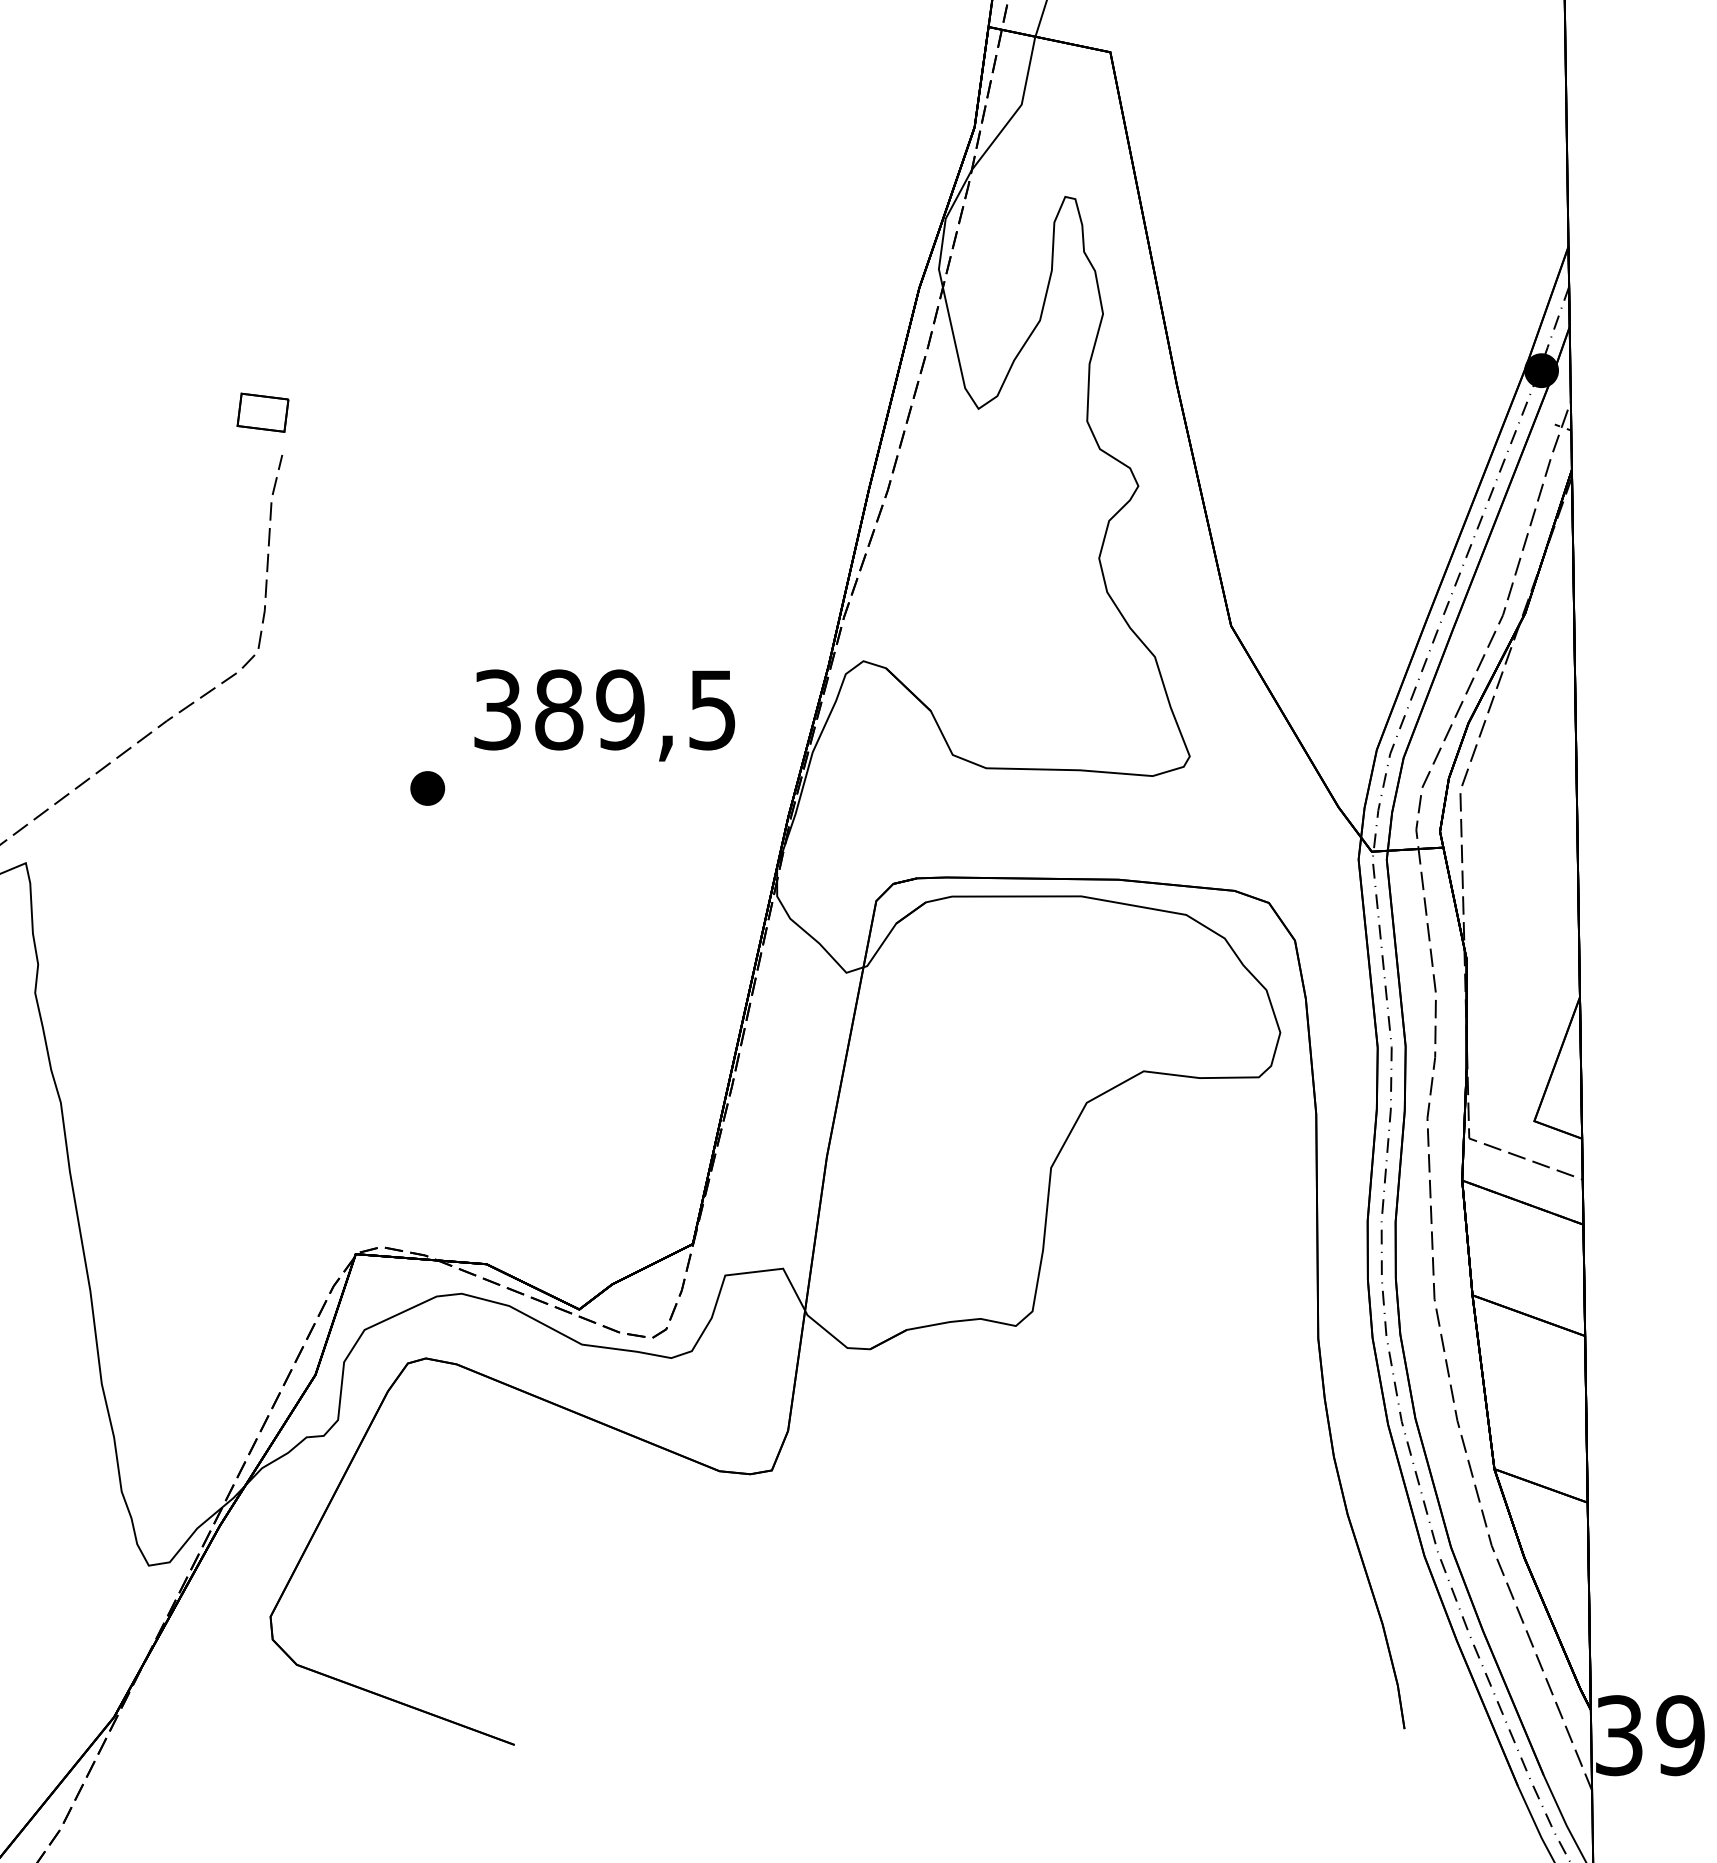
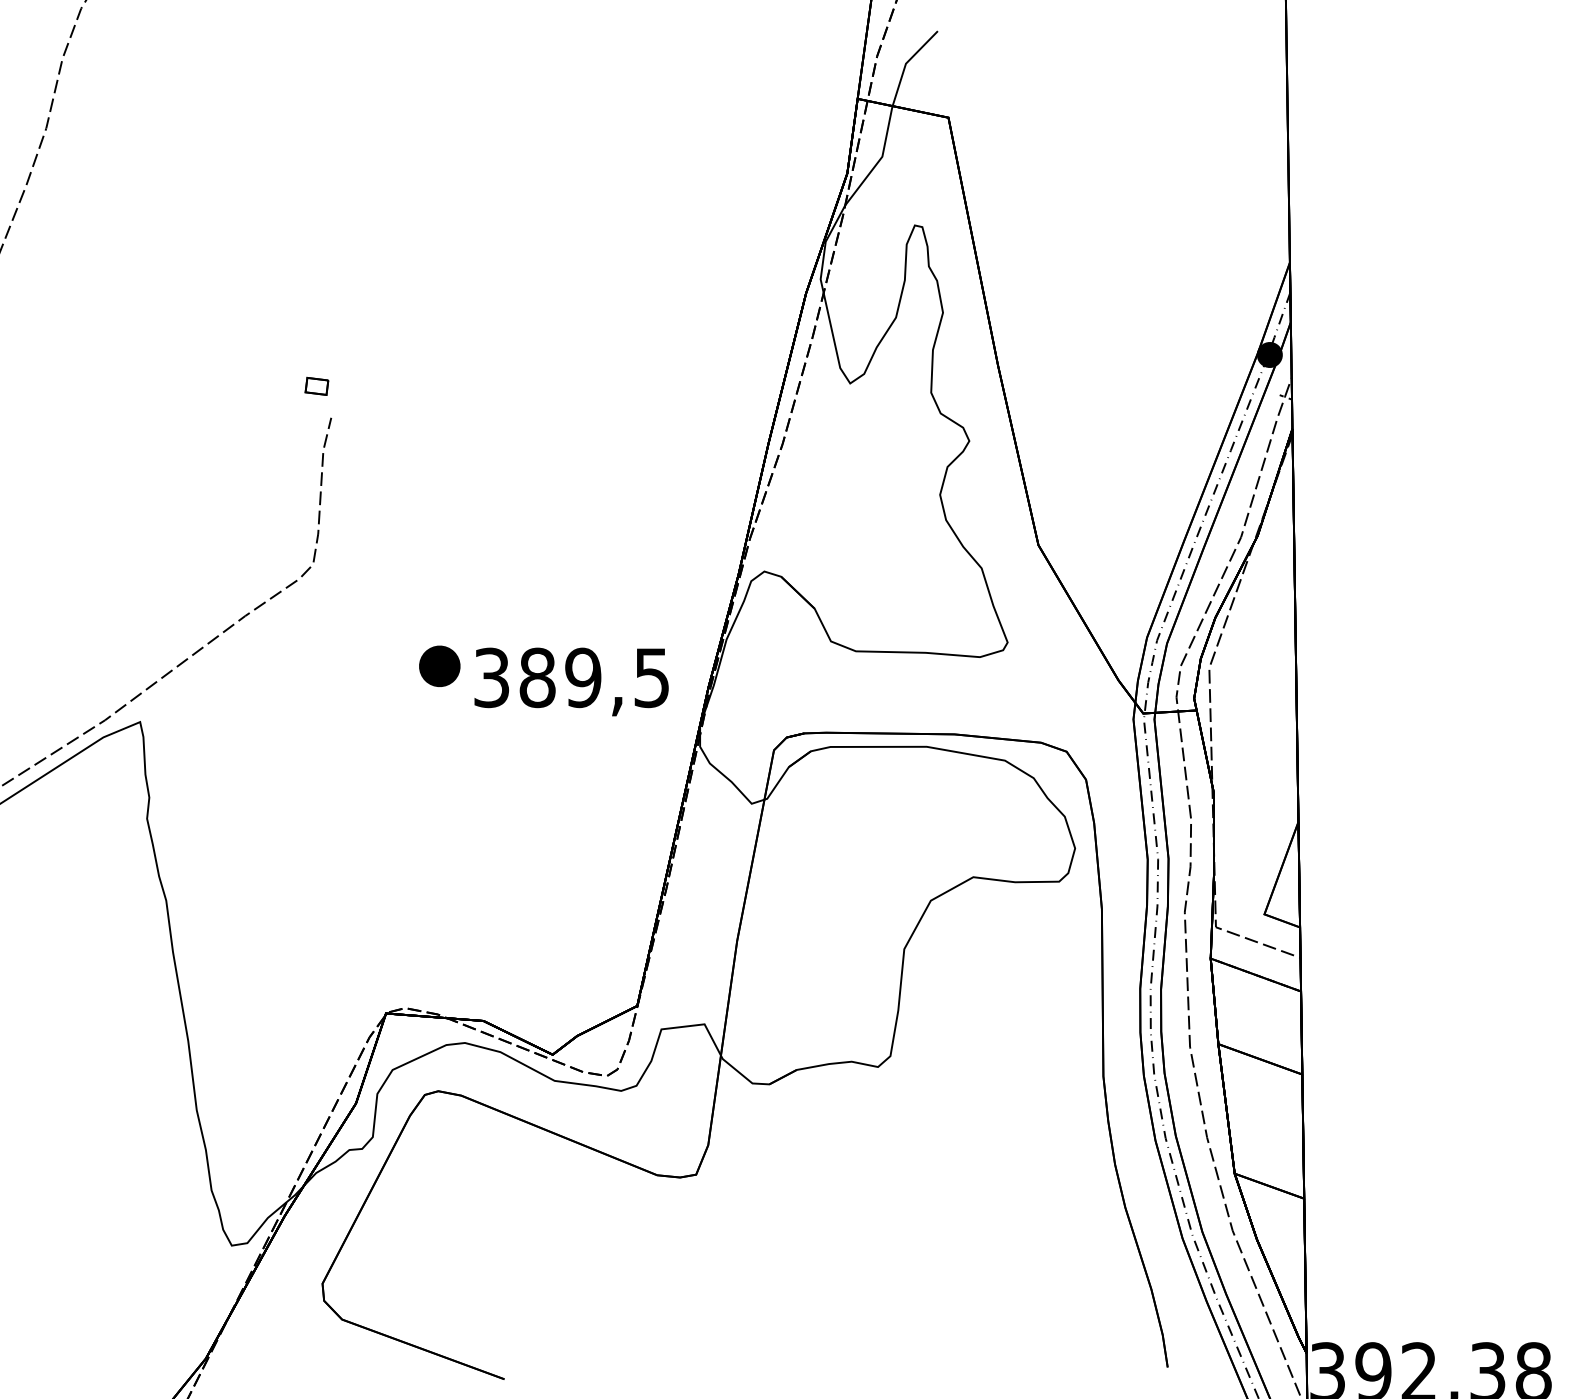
part: (262, 412) -> (316, 386), size x0.6
text: (604, 714) -> (571, 681), moved
part: (427, 788) -> (439, 666), size x1.6

